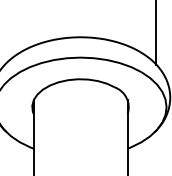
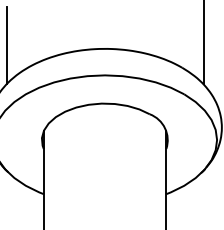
line: (5, 34) -> (6, 45), added

